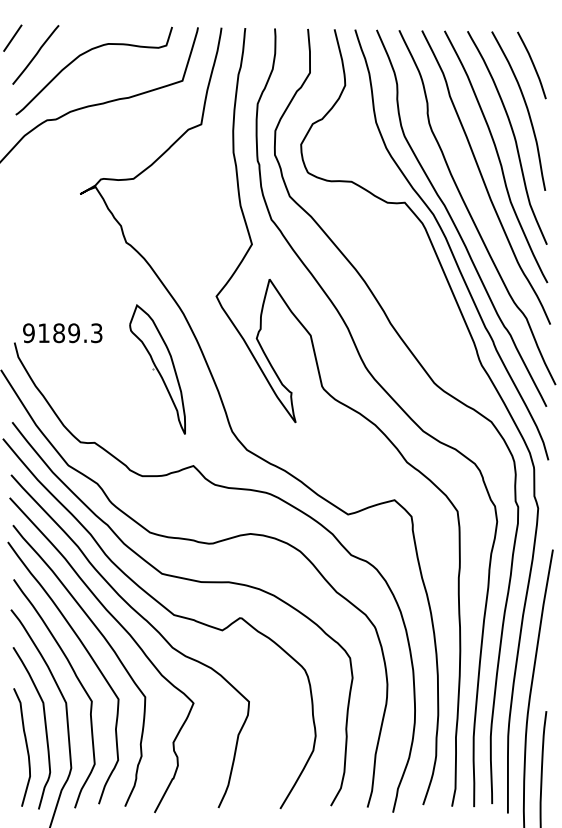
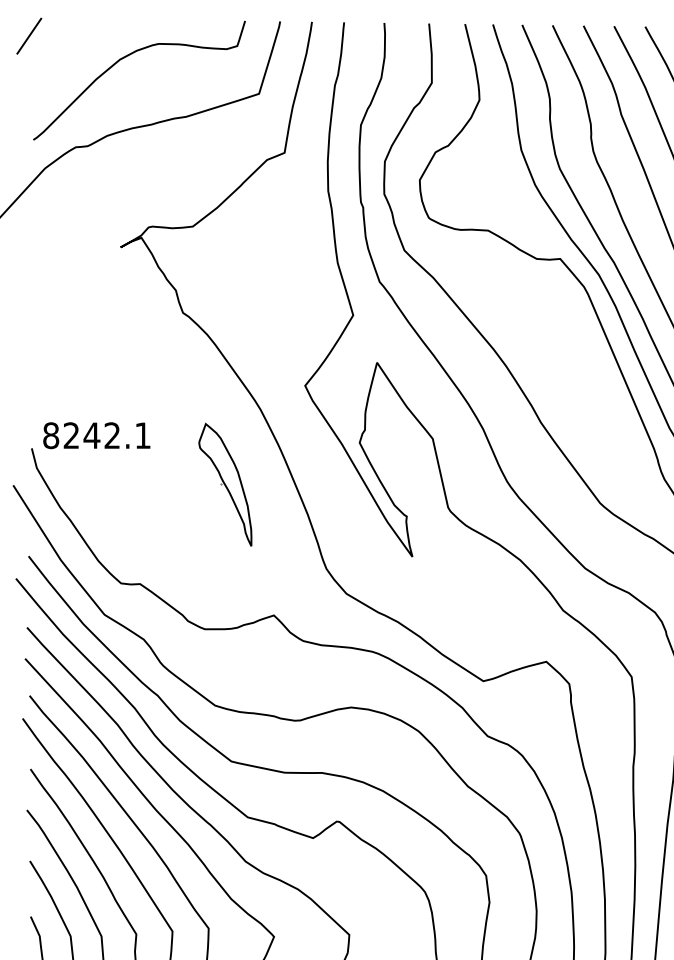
line: (35, 54) -> (60, 58), removed
text: (62, 333) -> (96, 436), 9189.3 -> 8242.1
part: (157, 369) -> (225, 484), size x0.7

